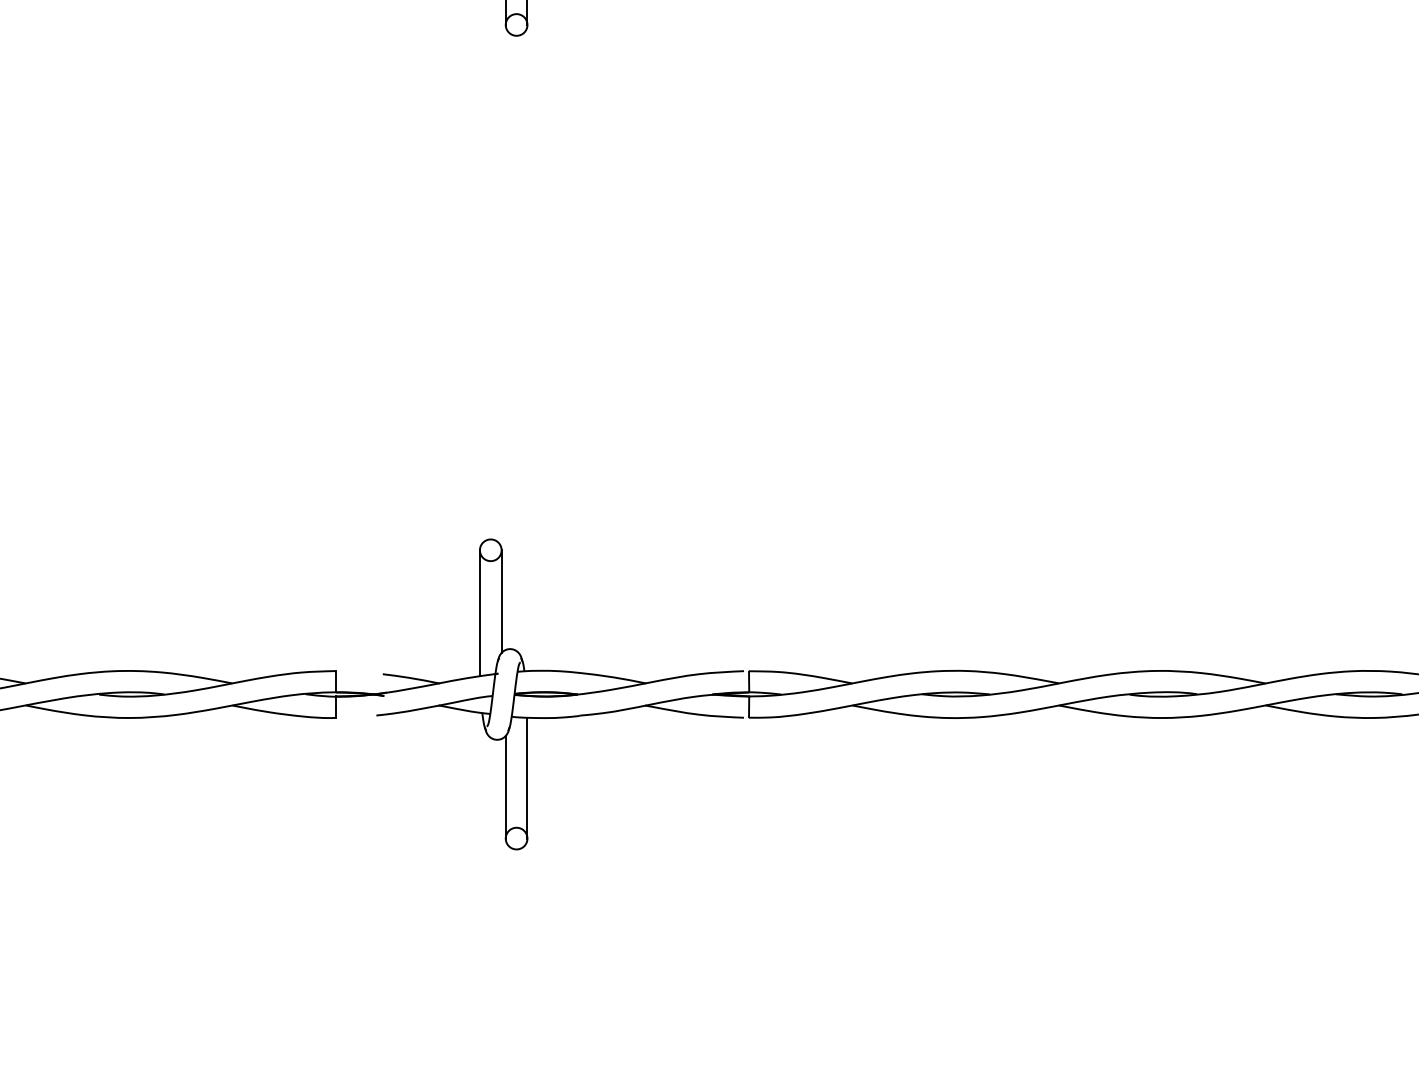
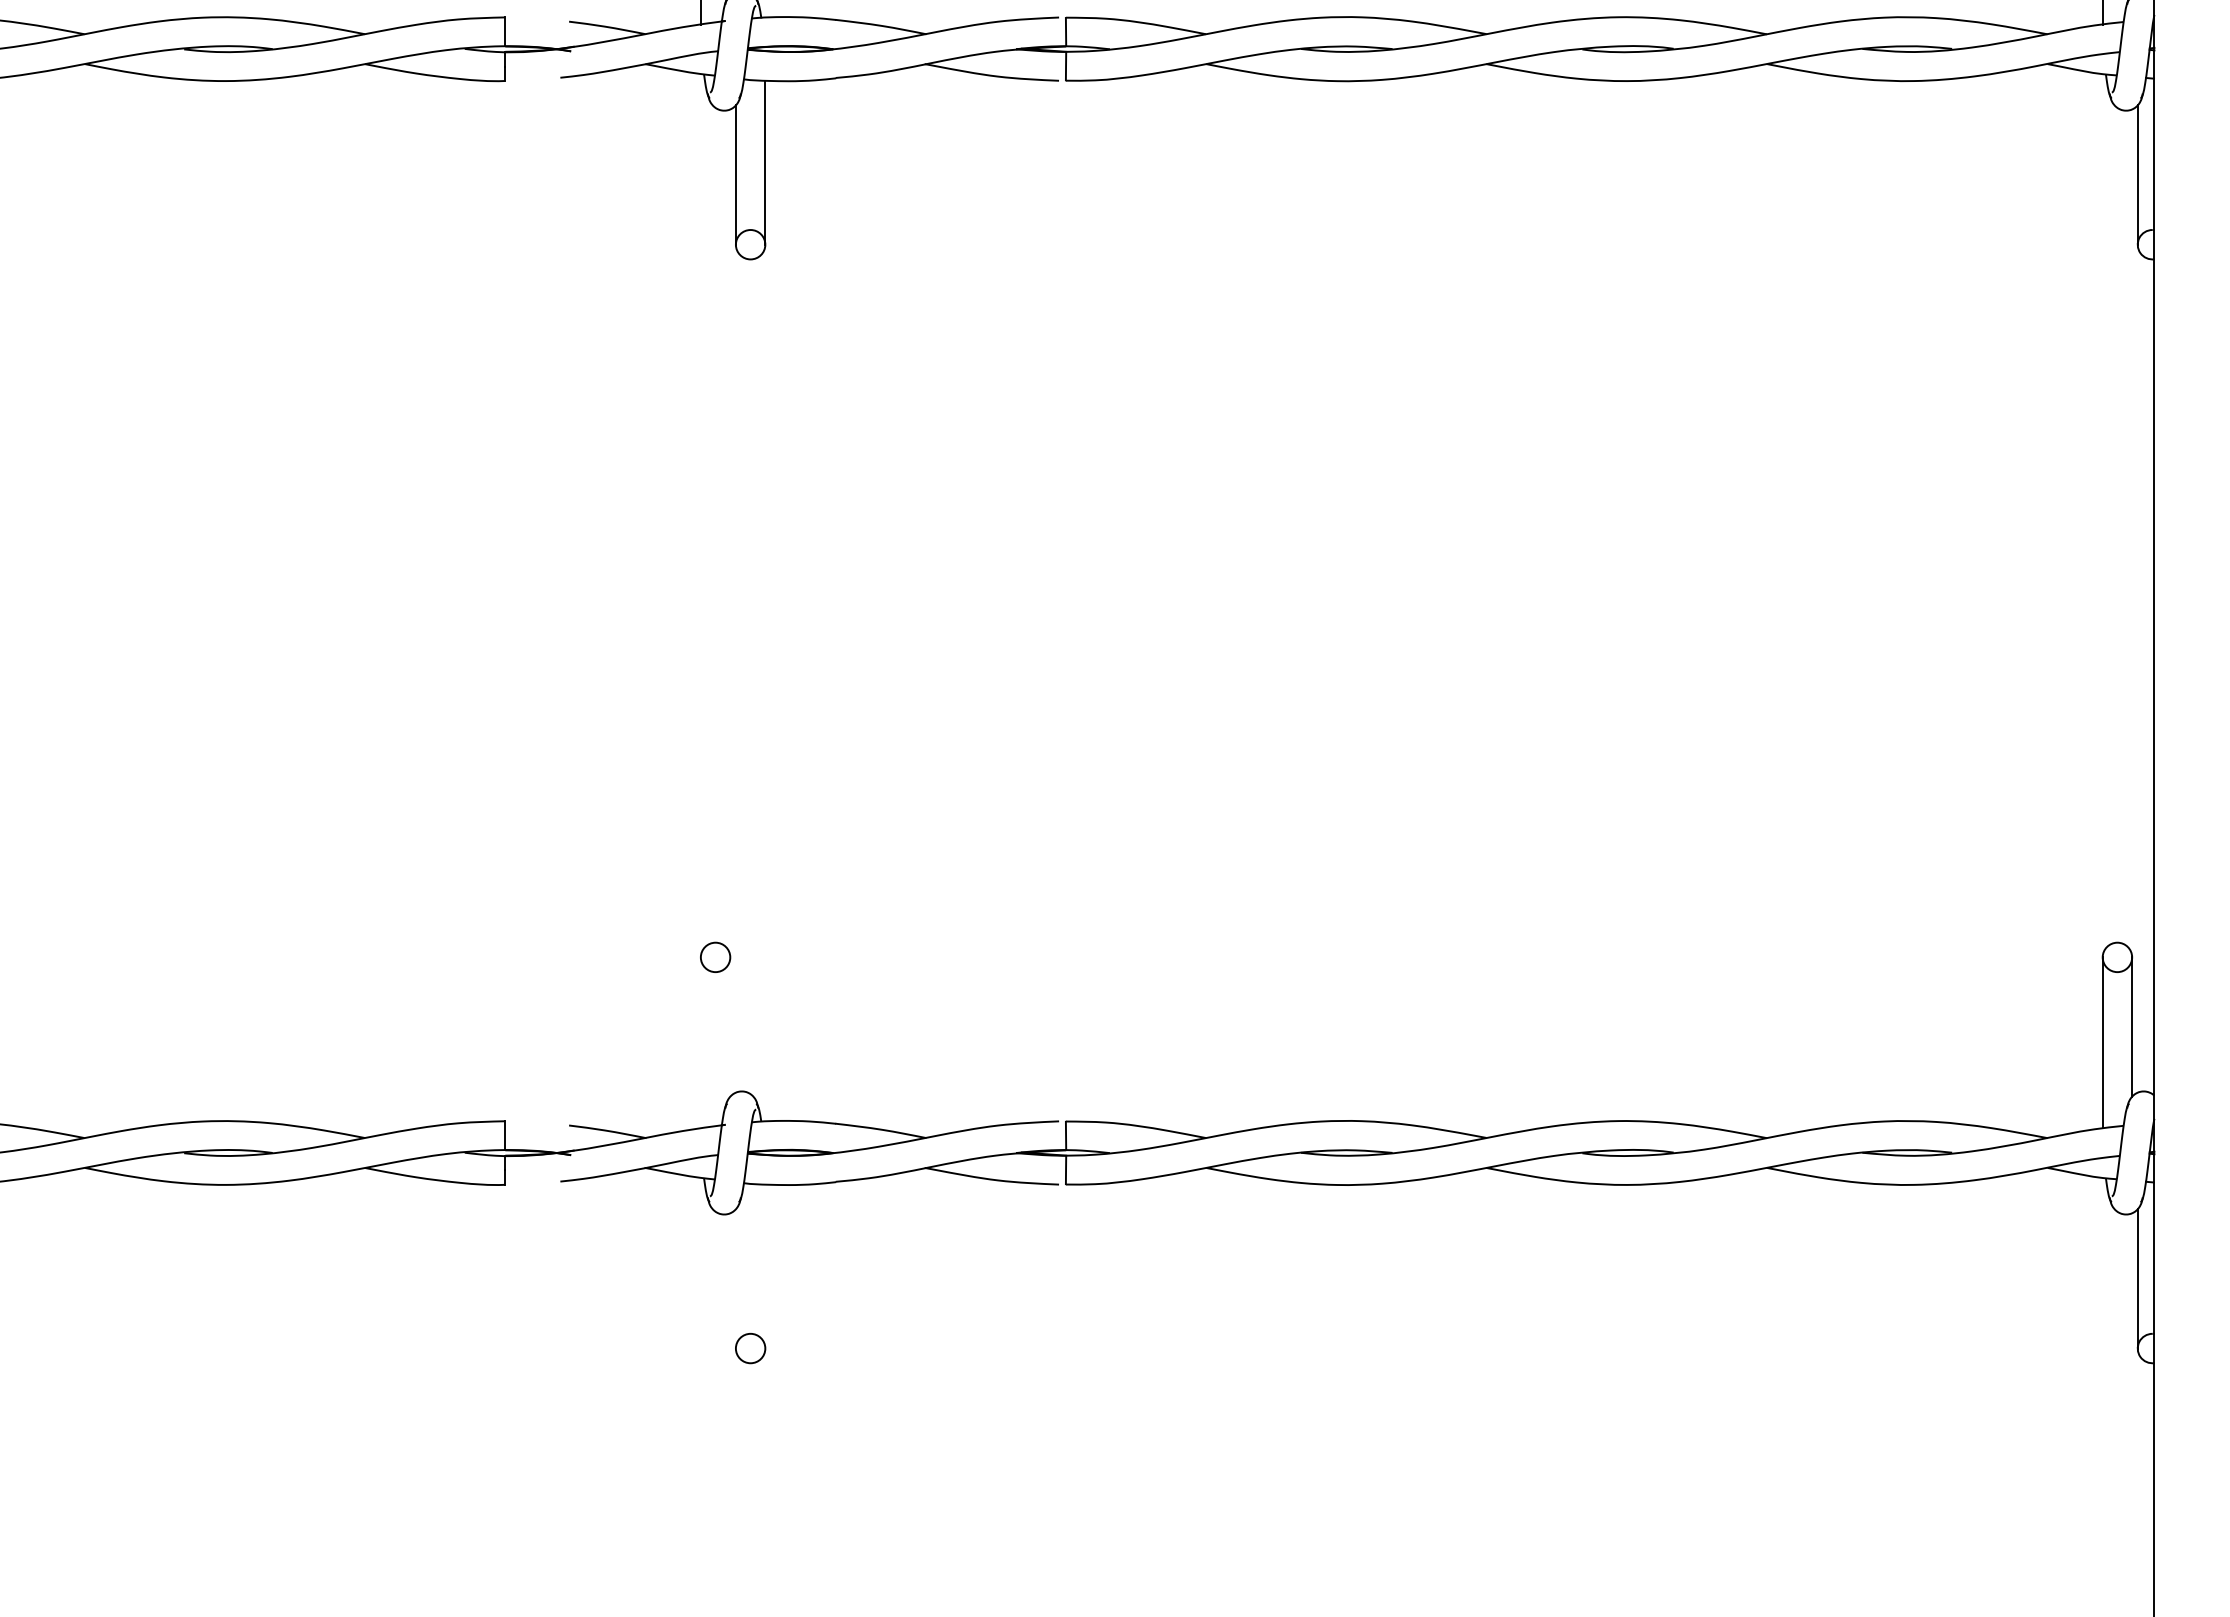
line: (501, 601) -> (730, 1026), removed
line: (479, 613) -> (700, 1042), removed
line: (527, 778) -> (765, 1266), removed
line: (505, 786) -> (735, 1278), removed

